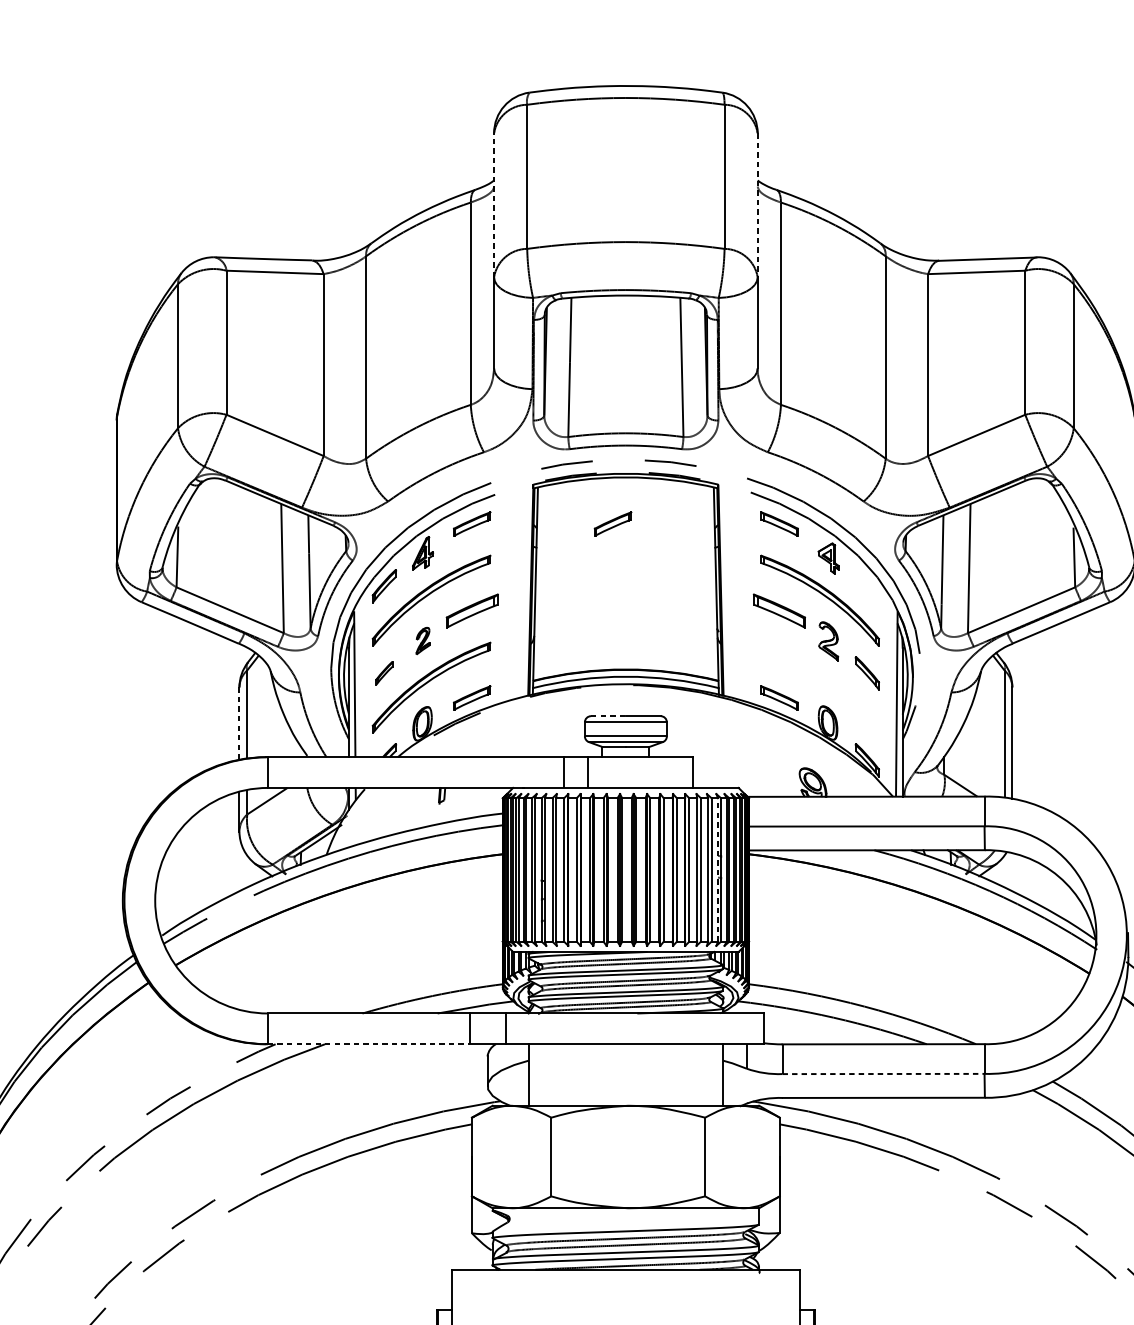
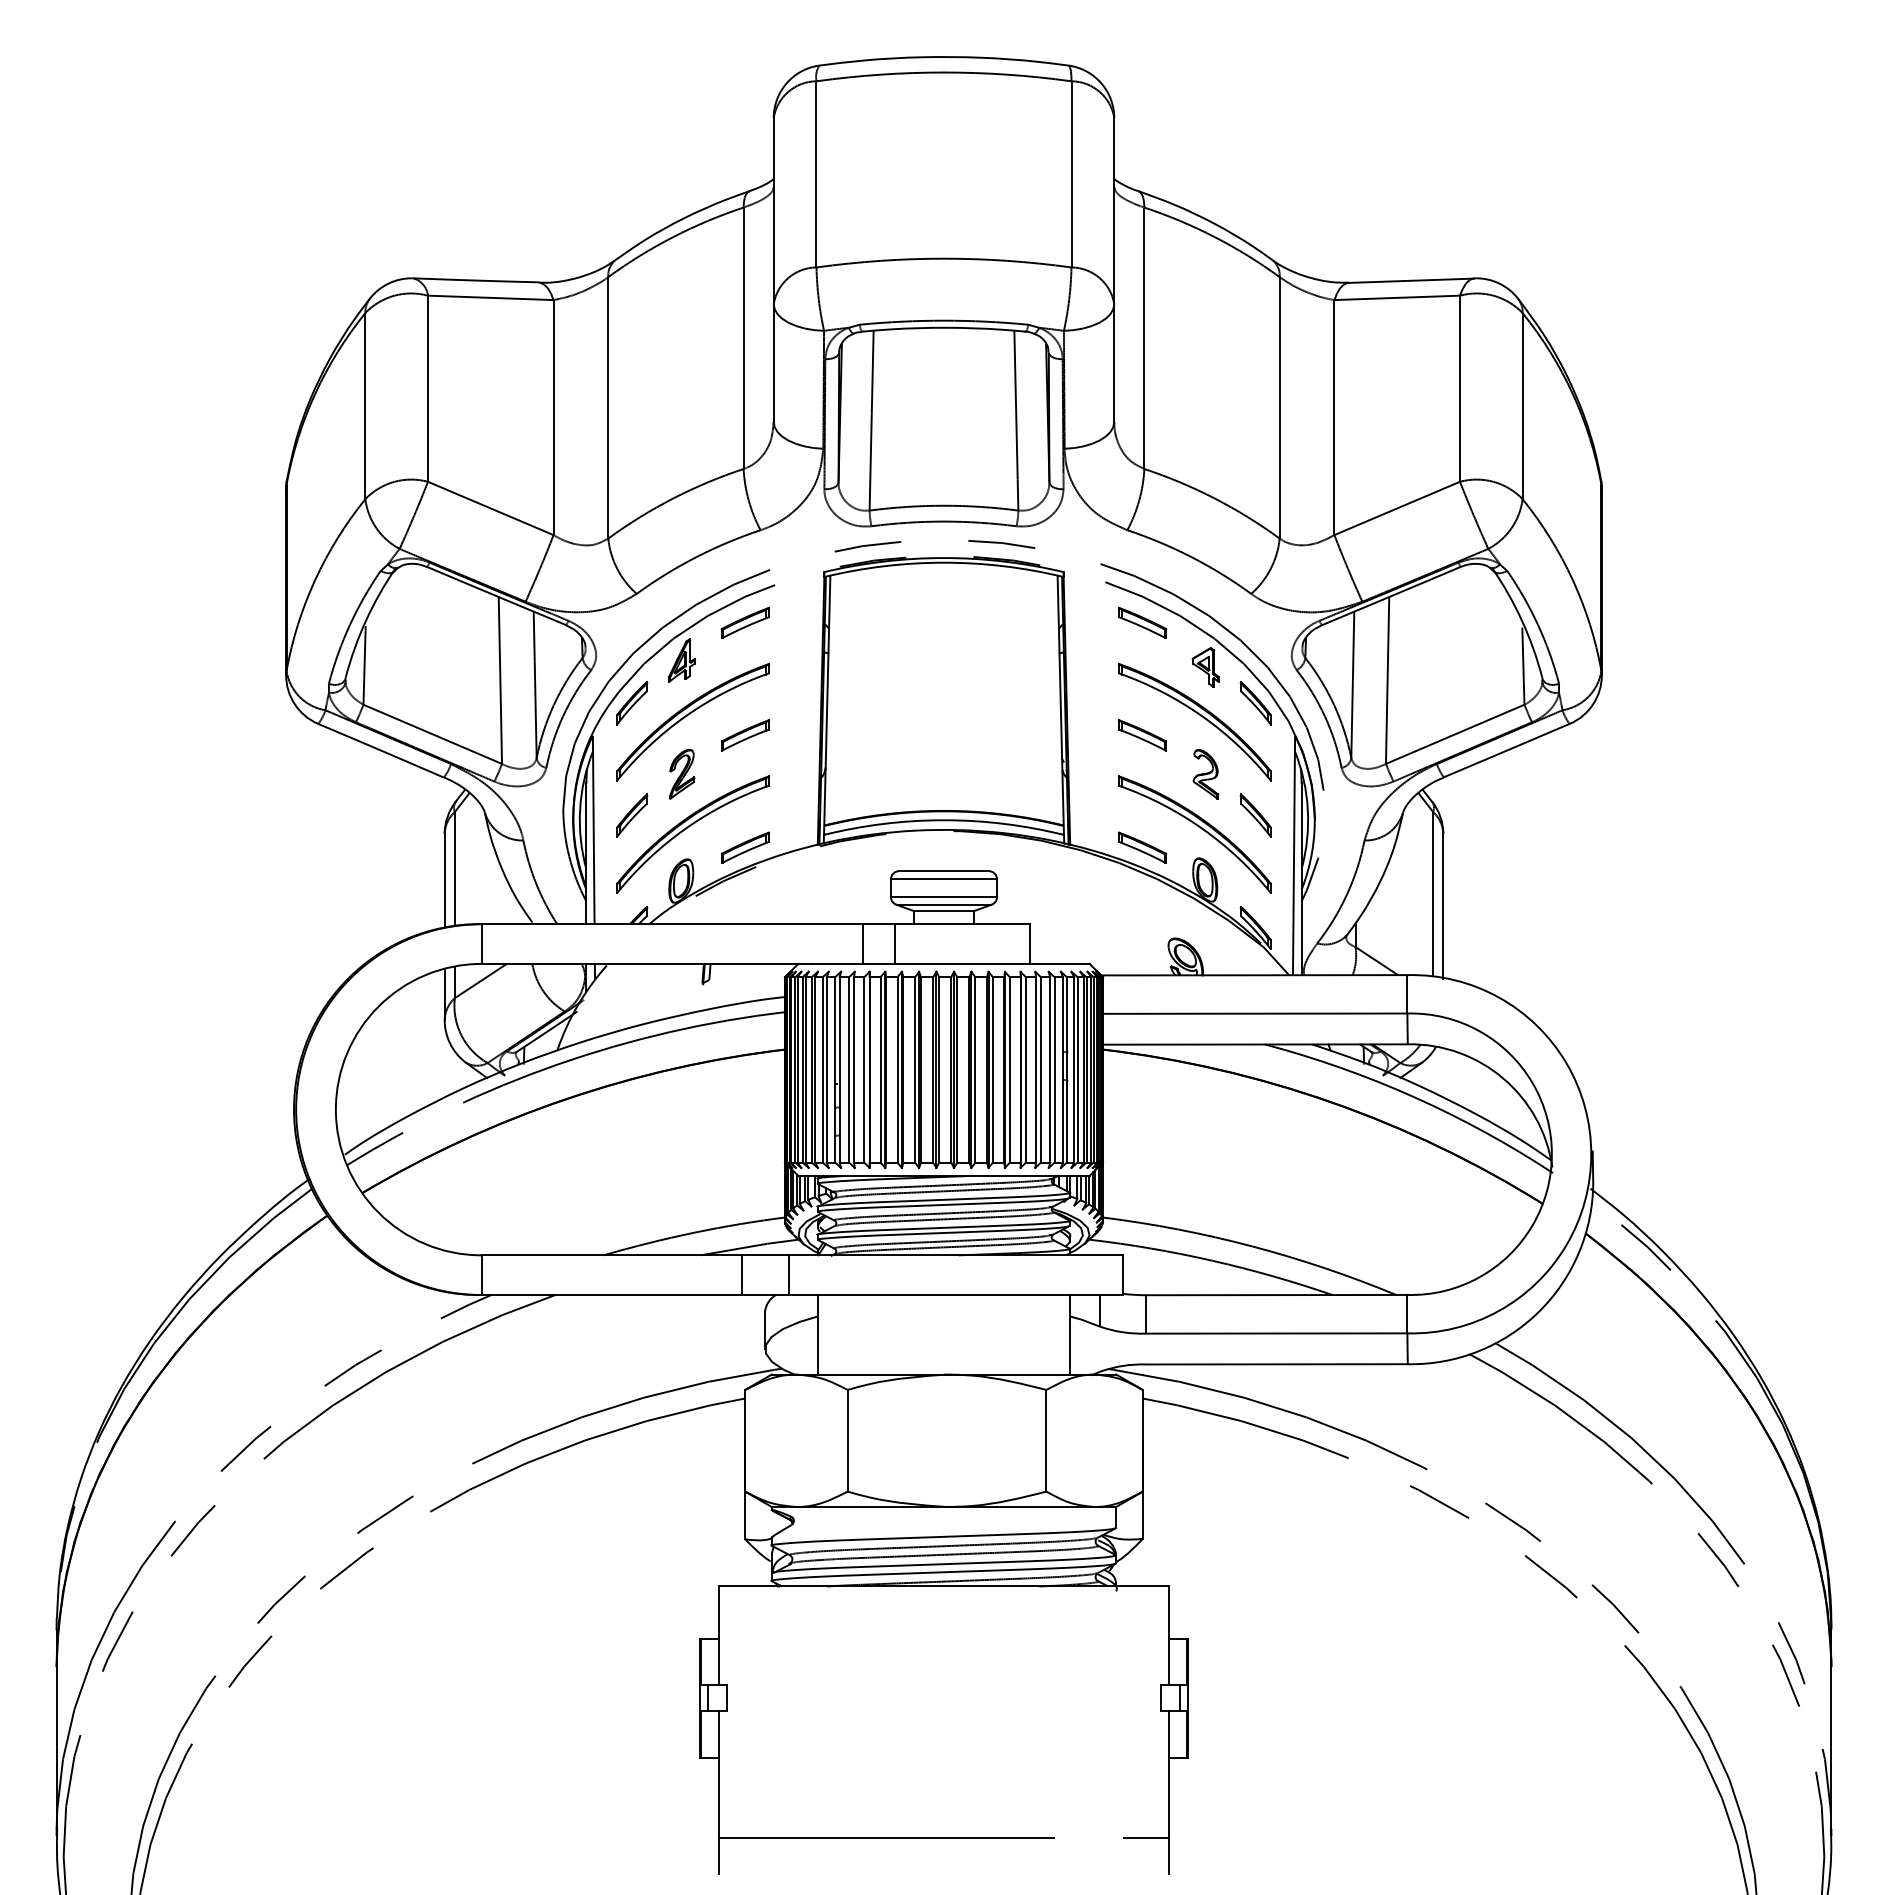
line: (493, 204) -> (773, 210), dashed -> solid
line: (757, 205) -> (1114, 211), dashed -> solid
part: (612, 523) -> (926, 622), removed
part: (867, 586) -> (1255, 703), added
part: (471, 611) -> (744, 735), size x0.71
part: (779, 611) -> (1142, 735), size x0.71
part: (422, 640) -> (681, 773), size x1.43
part: (384, 673) -> (632, 815), size x1.43
part: (822, 682) -> (1198, 827), added
line: (608, 716) -> (921, 871), dashed -> solid
line: (239, 723) -> (444, 880), dashed -> solid
line: (717, 869) -> (1062, 1069), dashed -> solid
line: (369, 1044) -> (612, 1295), dashed -> solid
line: (884, 1073) -> (1277, 1333), dashed -> solid

